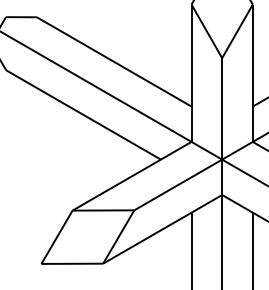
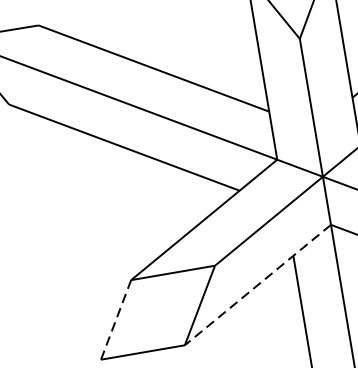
line: (162, 229) -> (257, 285), solid -> dashed
line: (57, 237) -> (116, 320), solid -> dashed

